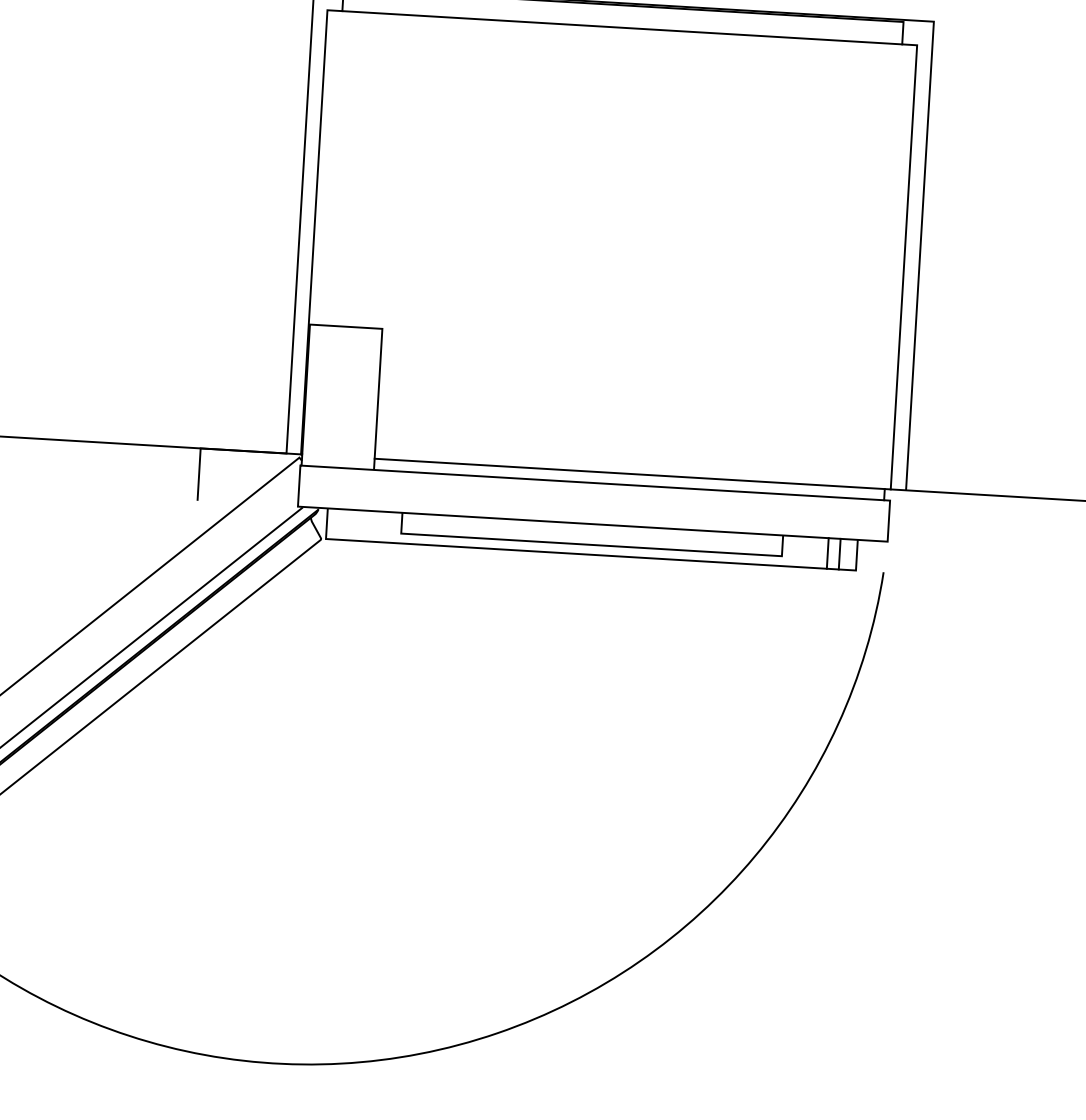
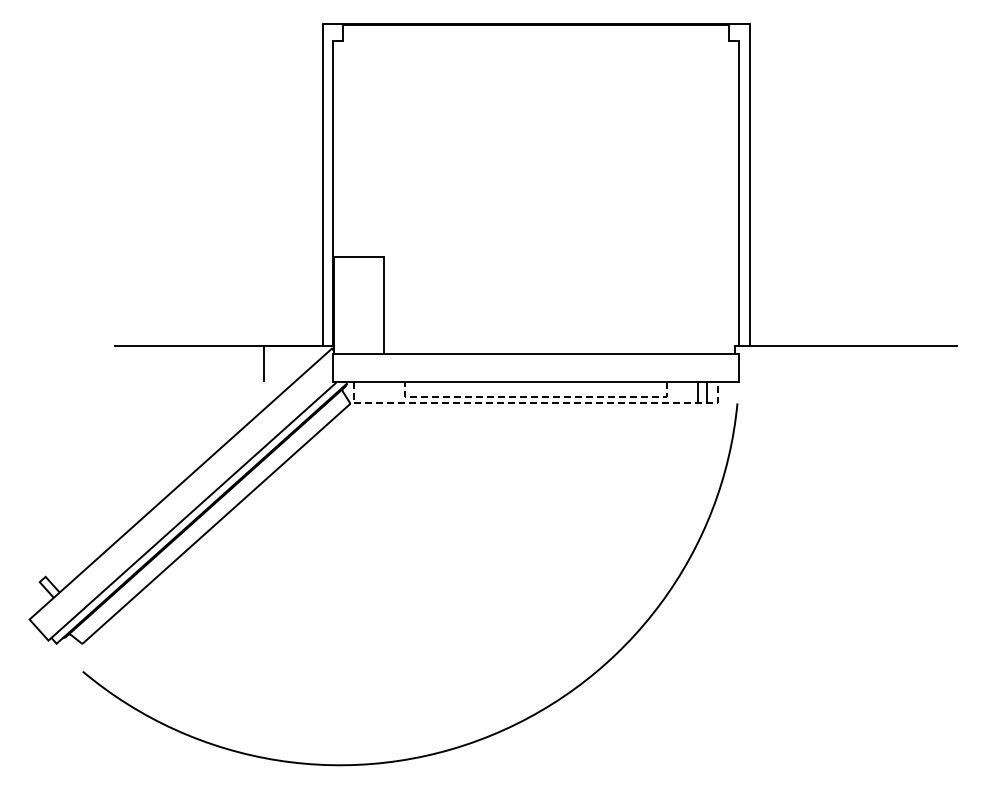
line: (621, 27) -> (535, 40), removed
line: (628, 474) -> (558, 346), removed
line: (590, 544) -> (535, 396), solid -> dashed
line: (591, 554) -> (536, 403), solid -> dashed

